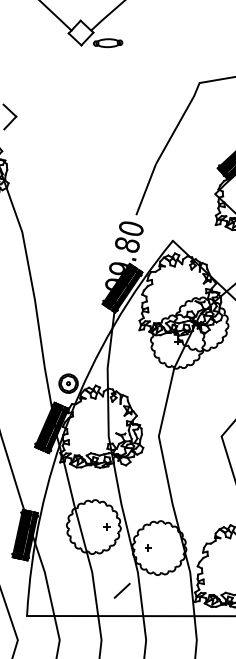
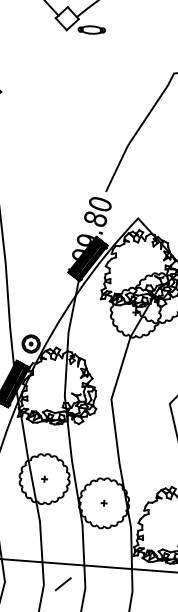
part: (106, 526) -> (44, 478), moved
part: (148, 547) -> (104, 502), moved
line: (121, 590) -> (62, 583), moved

